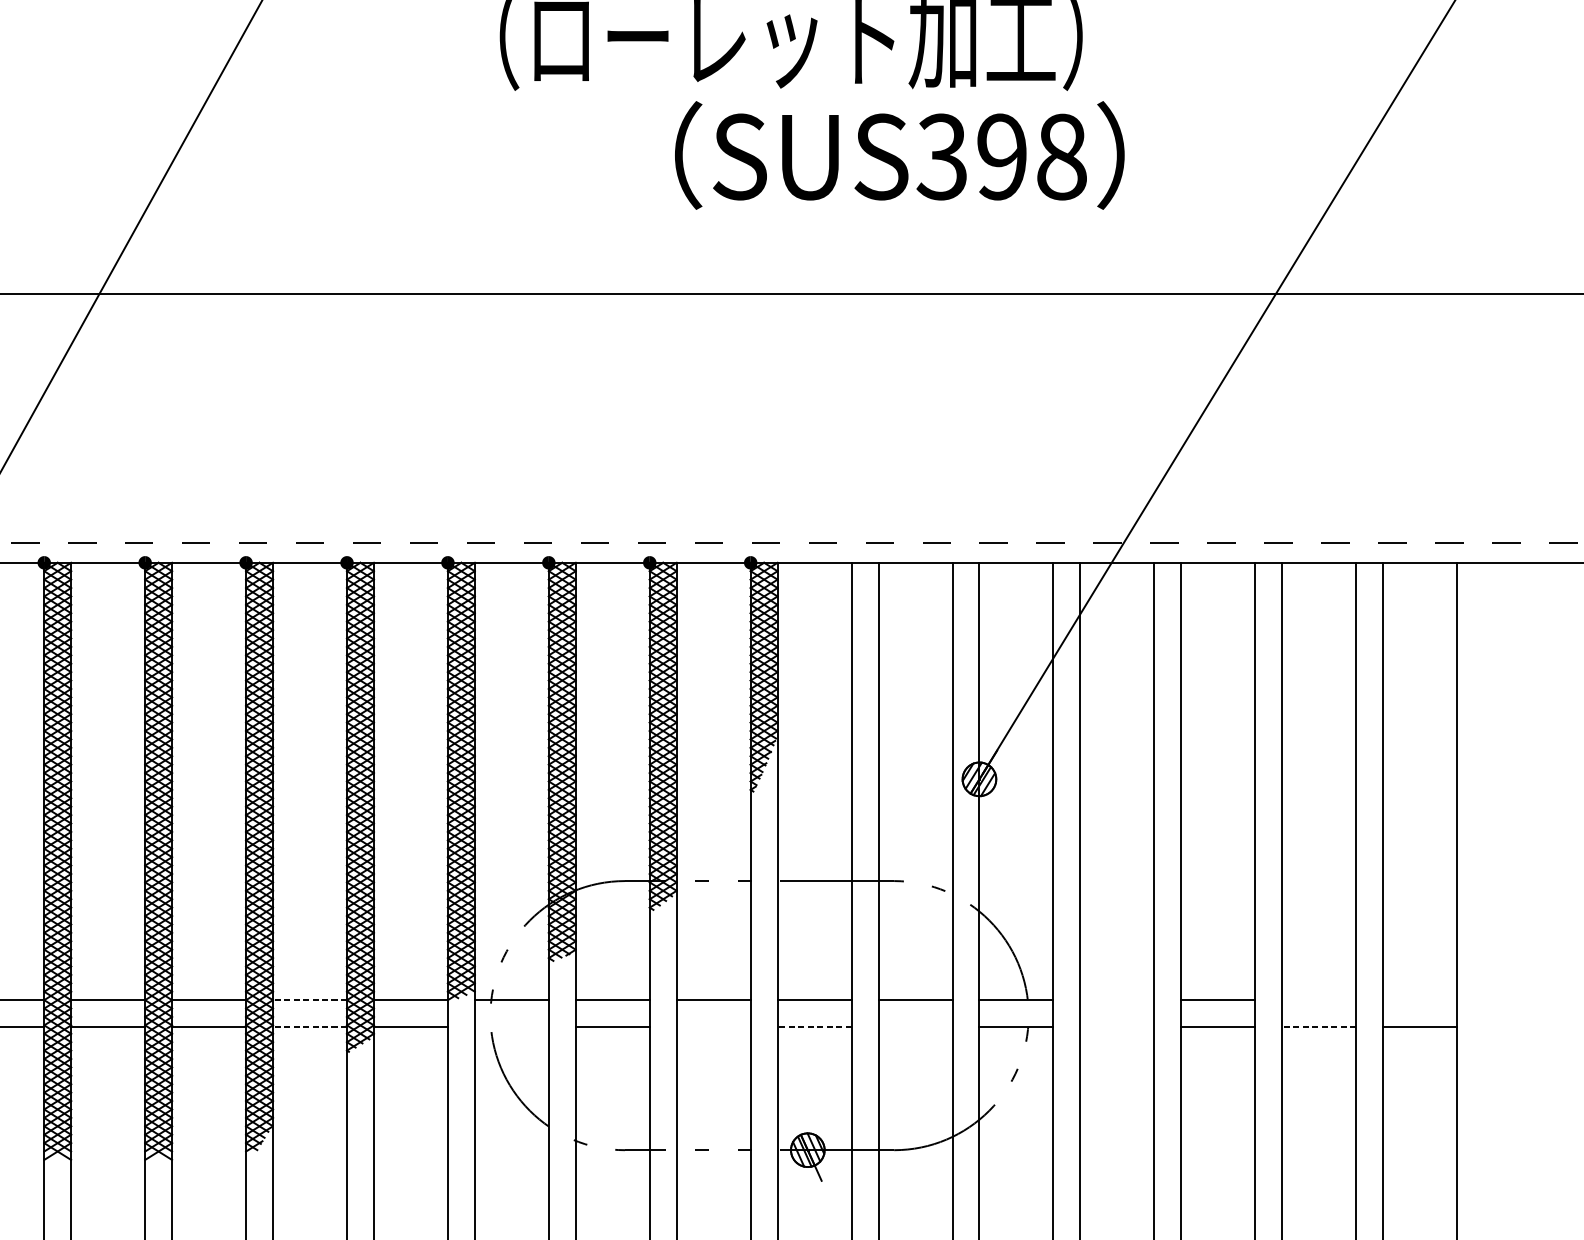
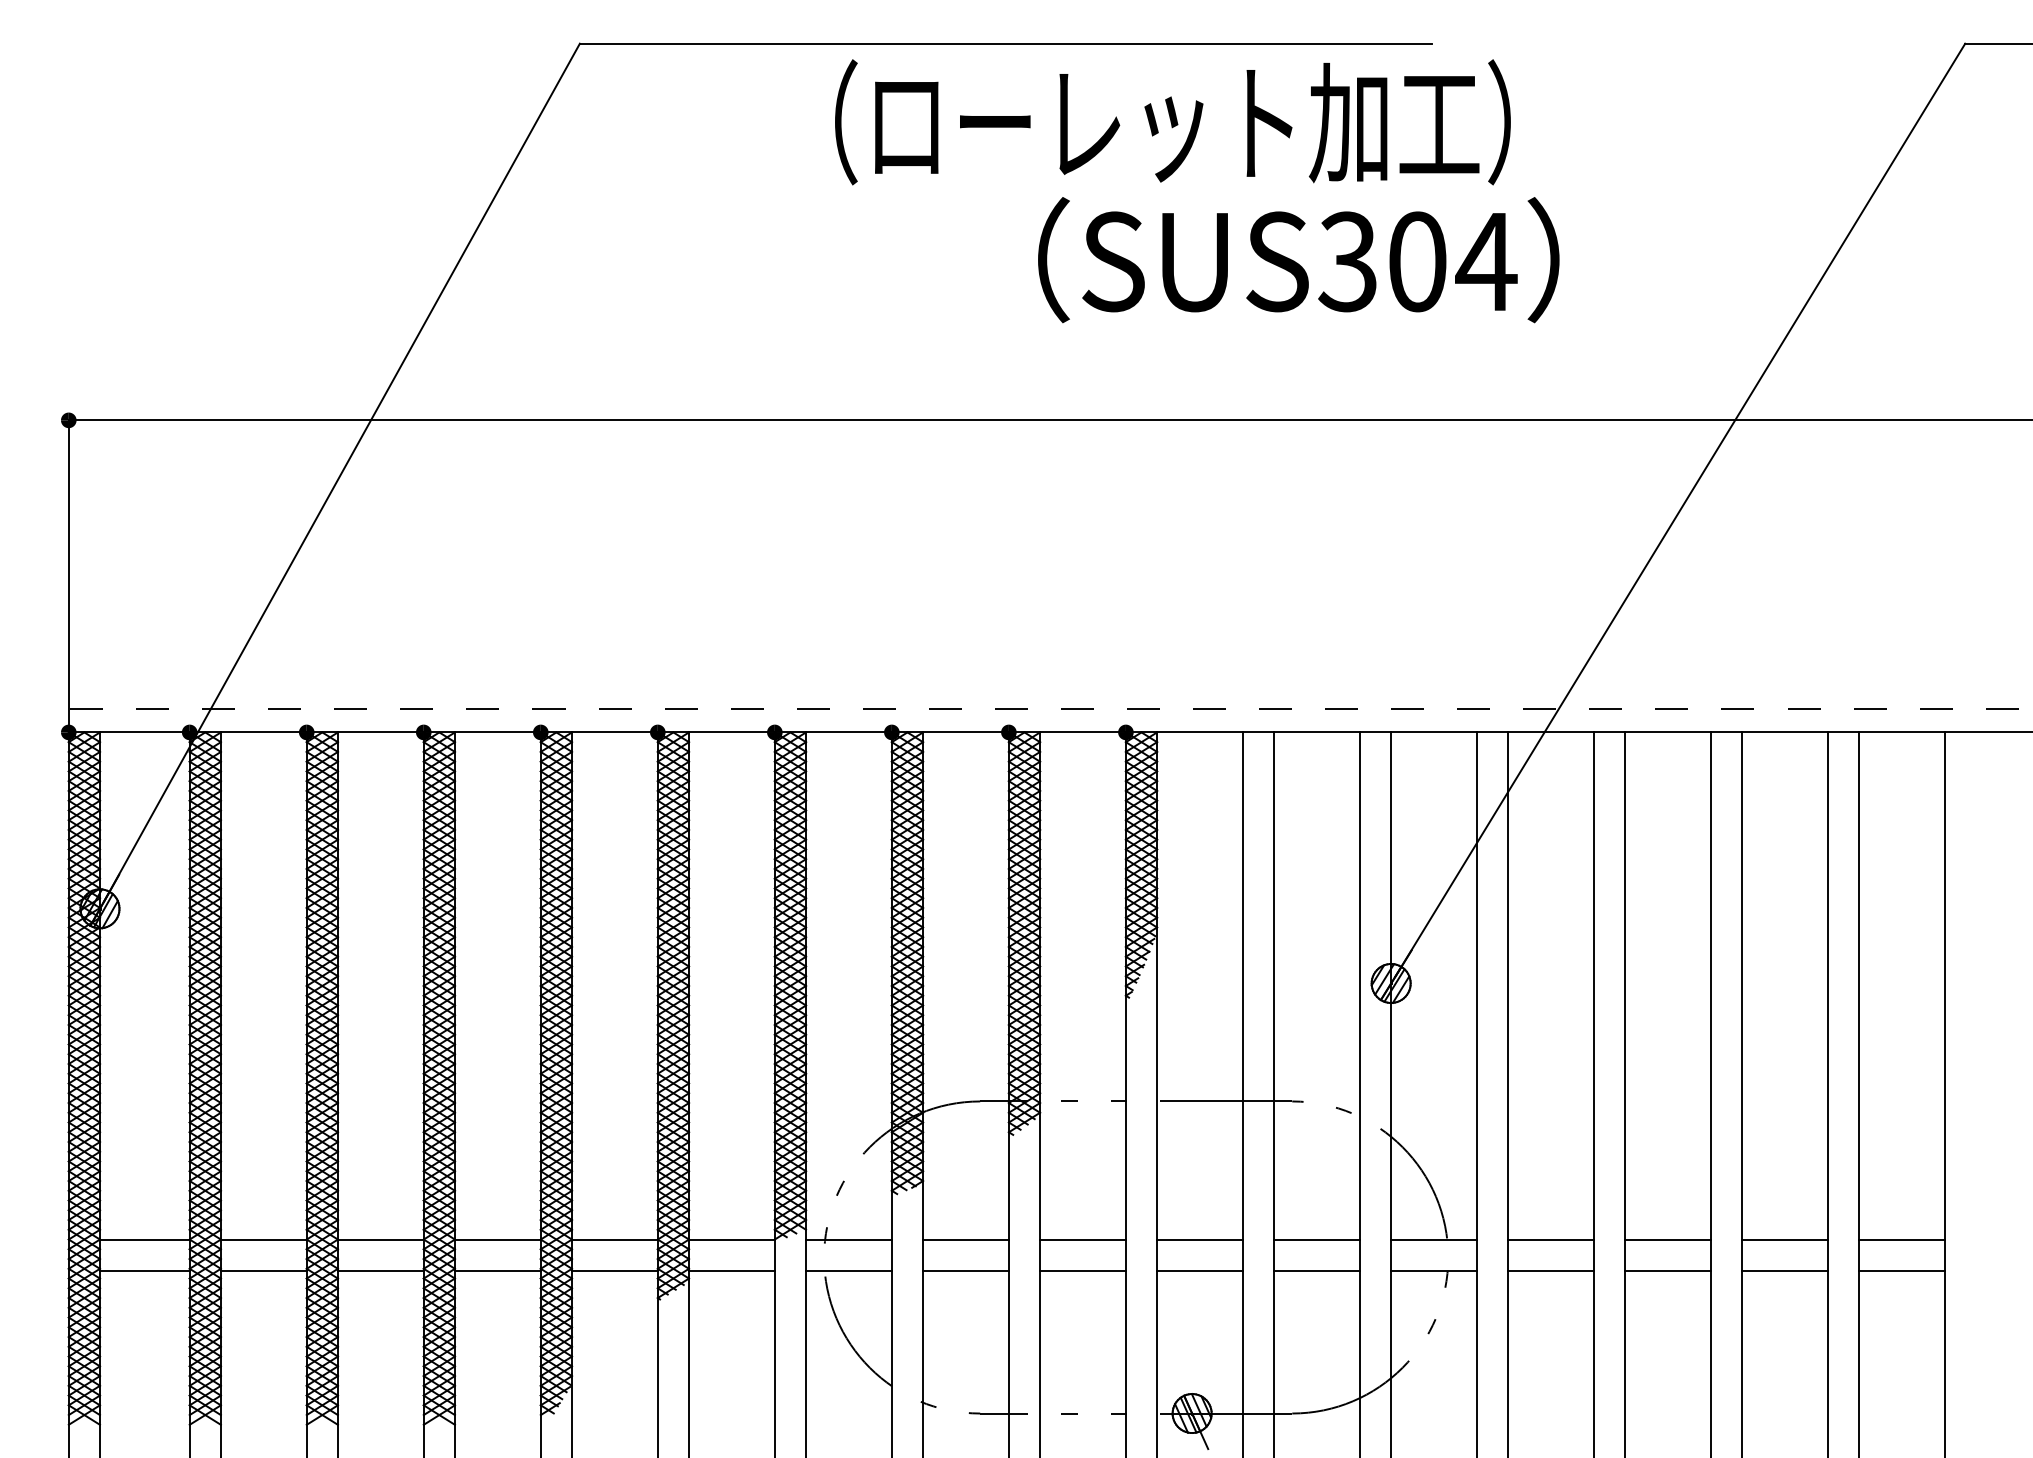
text: (1032, 156) -> (1452, 261), SUS398 -> SUS304
line: (309, 1000) -> (614, 1239), dashed -> solid
line: (1117, 1000) -> (1551, 1239), added
line: (1319, 1000) -> (1785, 1239), added
line: (1420, 1000) -> (1902, 1239), added
line: (309, 1026) -> (614, 1270), dashed -> solid
line: (511, 1026) -> (848, 1270), added
line: (713, 1026) -> (1082, 1270), added
line: (815, 1026) -> (1200, 1270), dashed -> solid
line: (915, 1026) -> (1316, 1270), added
line: (1117, 1026) -> (1551, 1270), added
line: (1319, 1026) -> (1785, 1270), dashed -> solid

